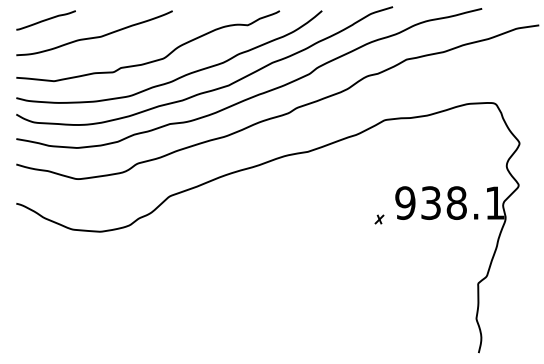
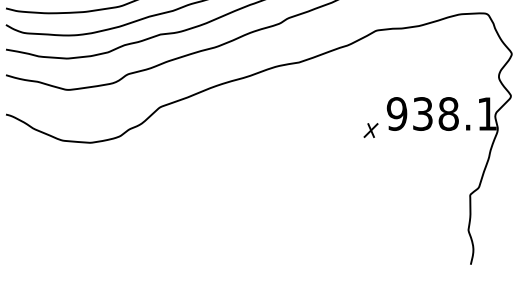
part: (379, 219) -> (371, 130), size x1.67

